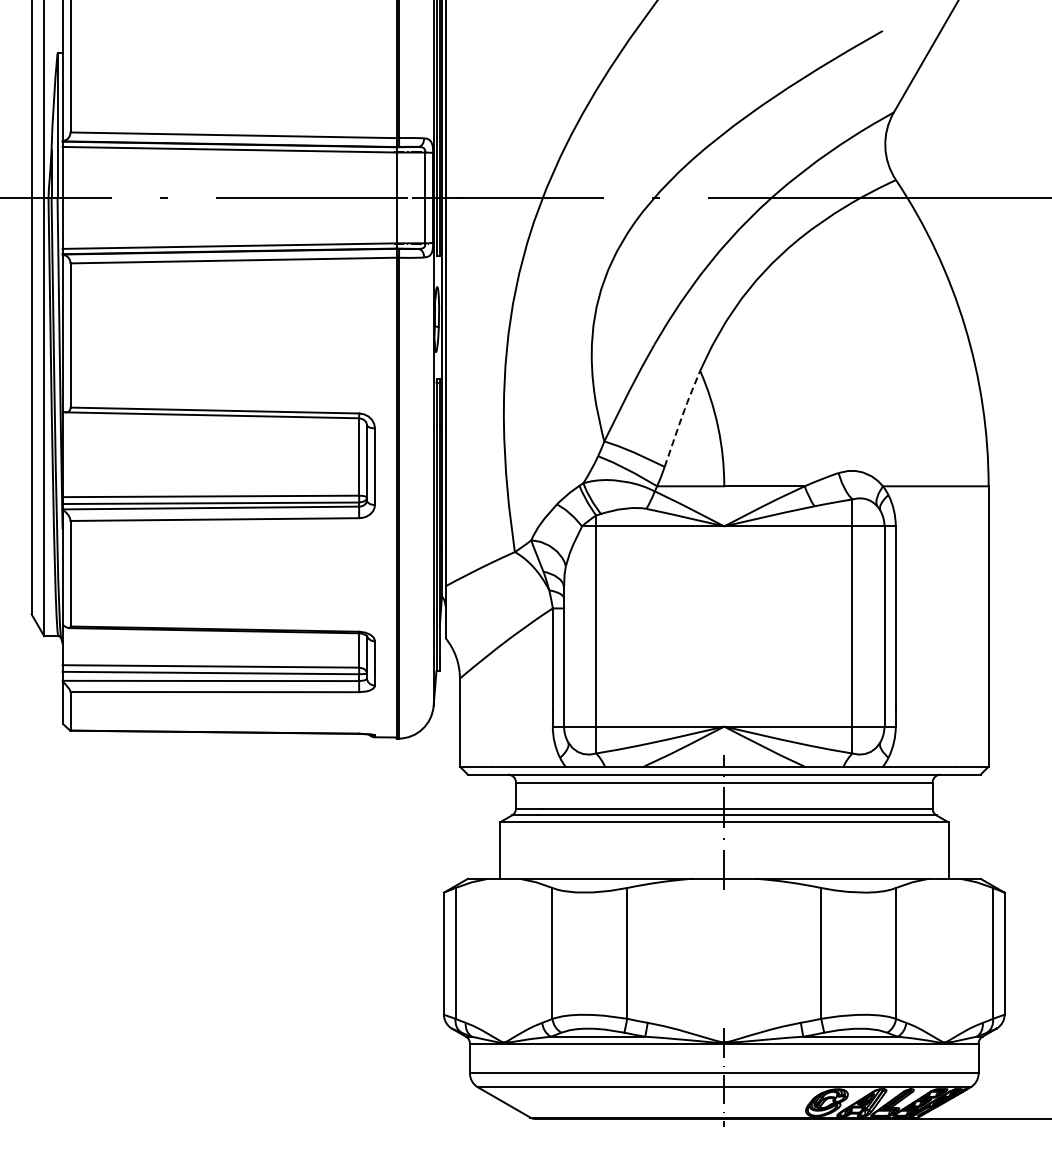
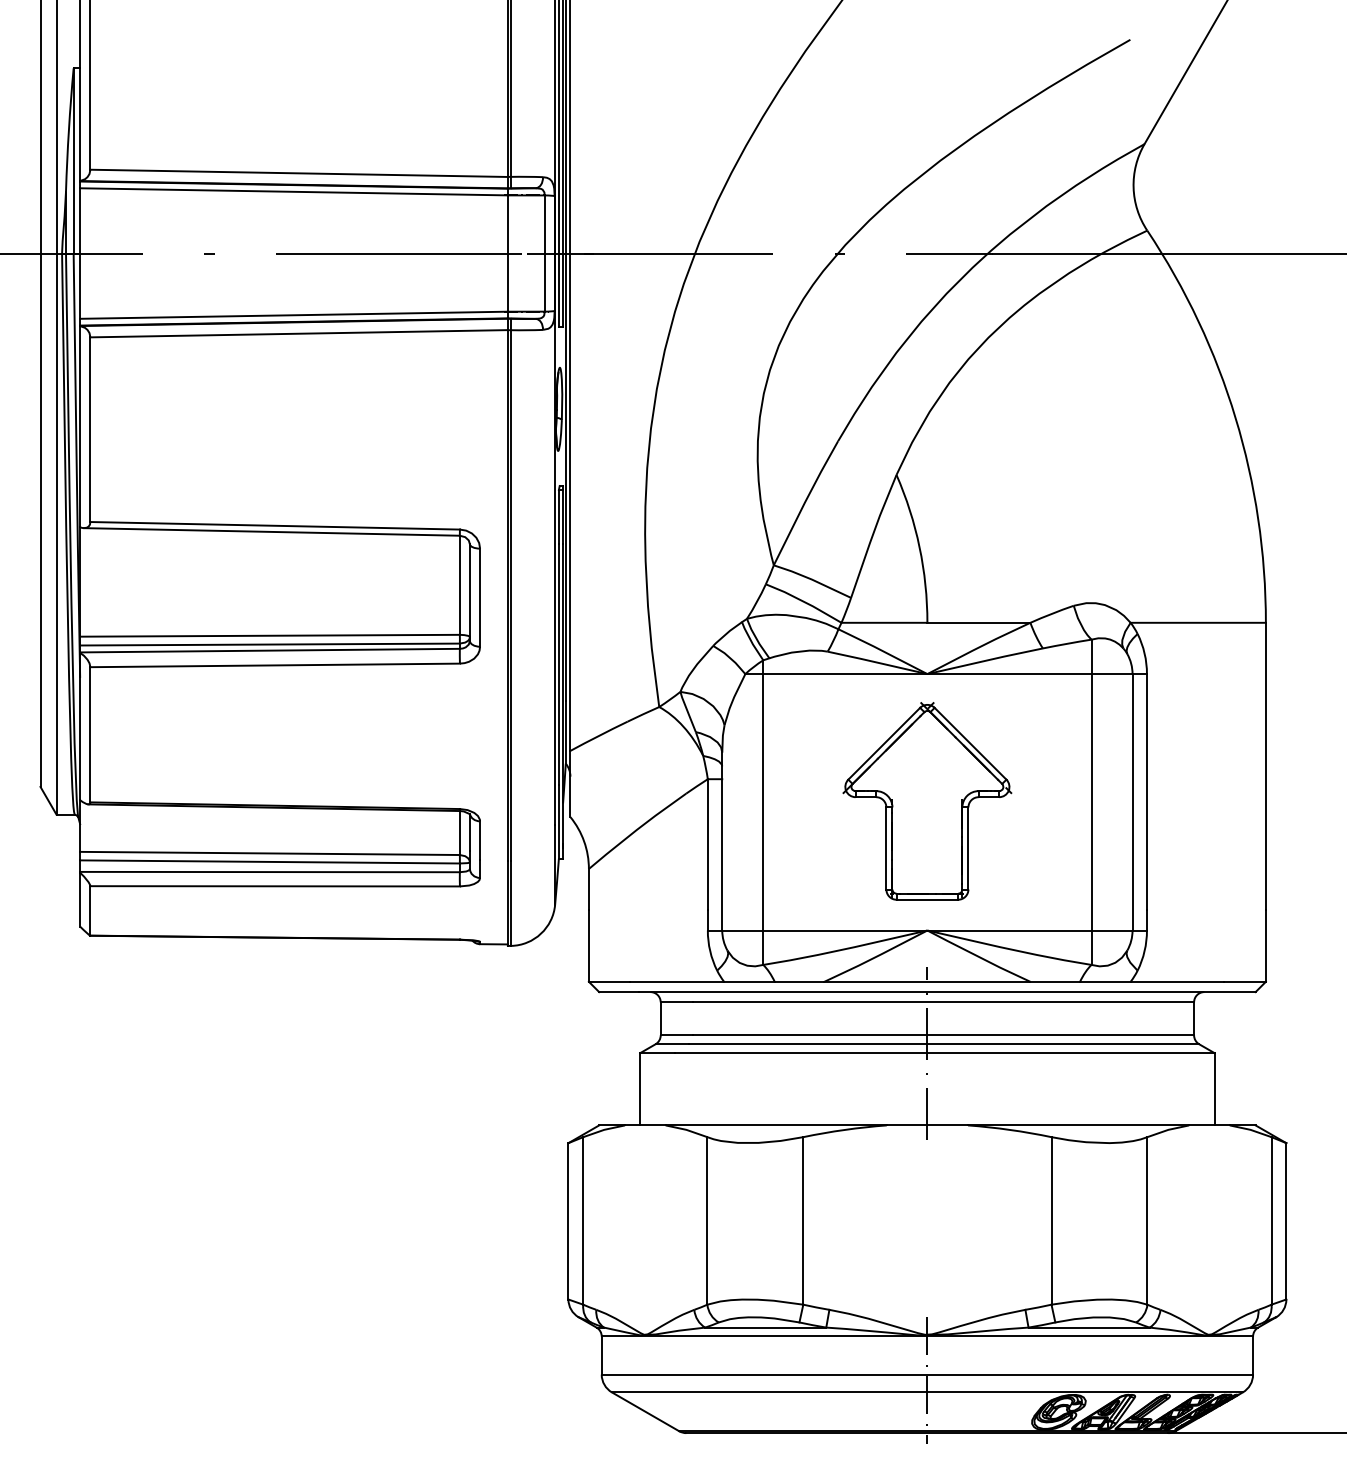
line: (681, 418) -> (872, 535), dashed -> solid
part: (724, 625) -> (927, 801), added

